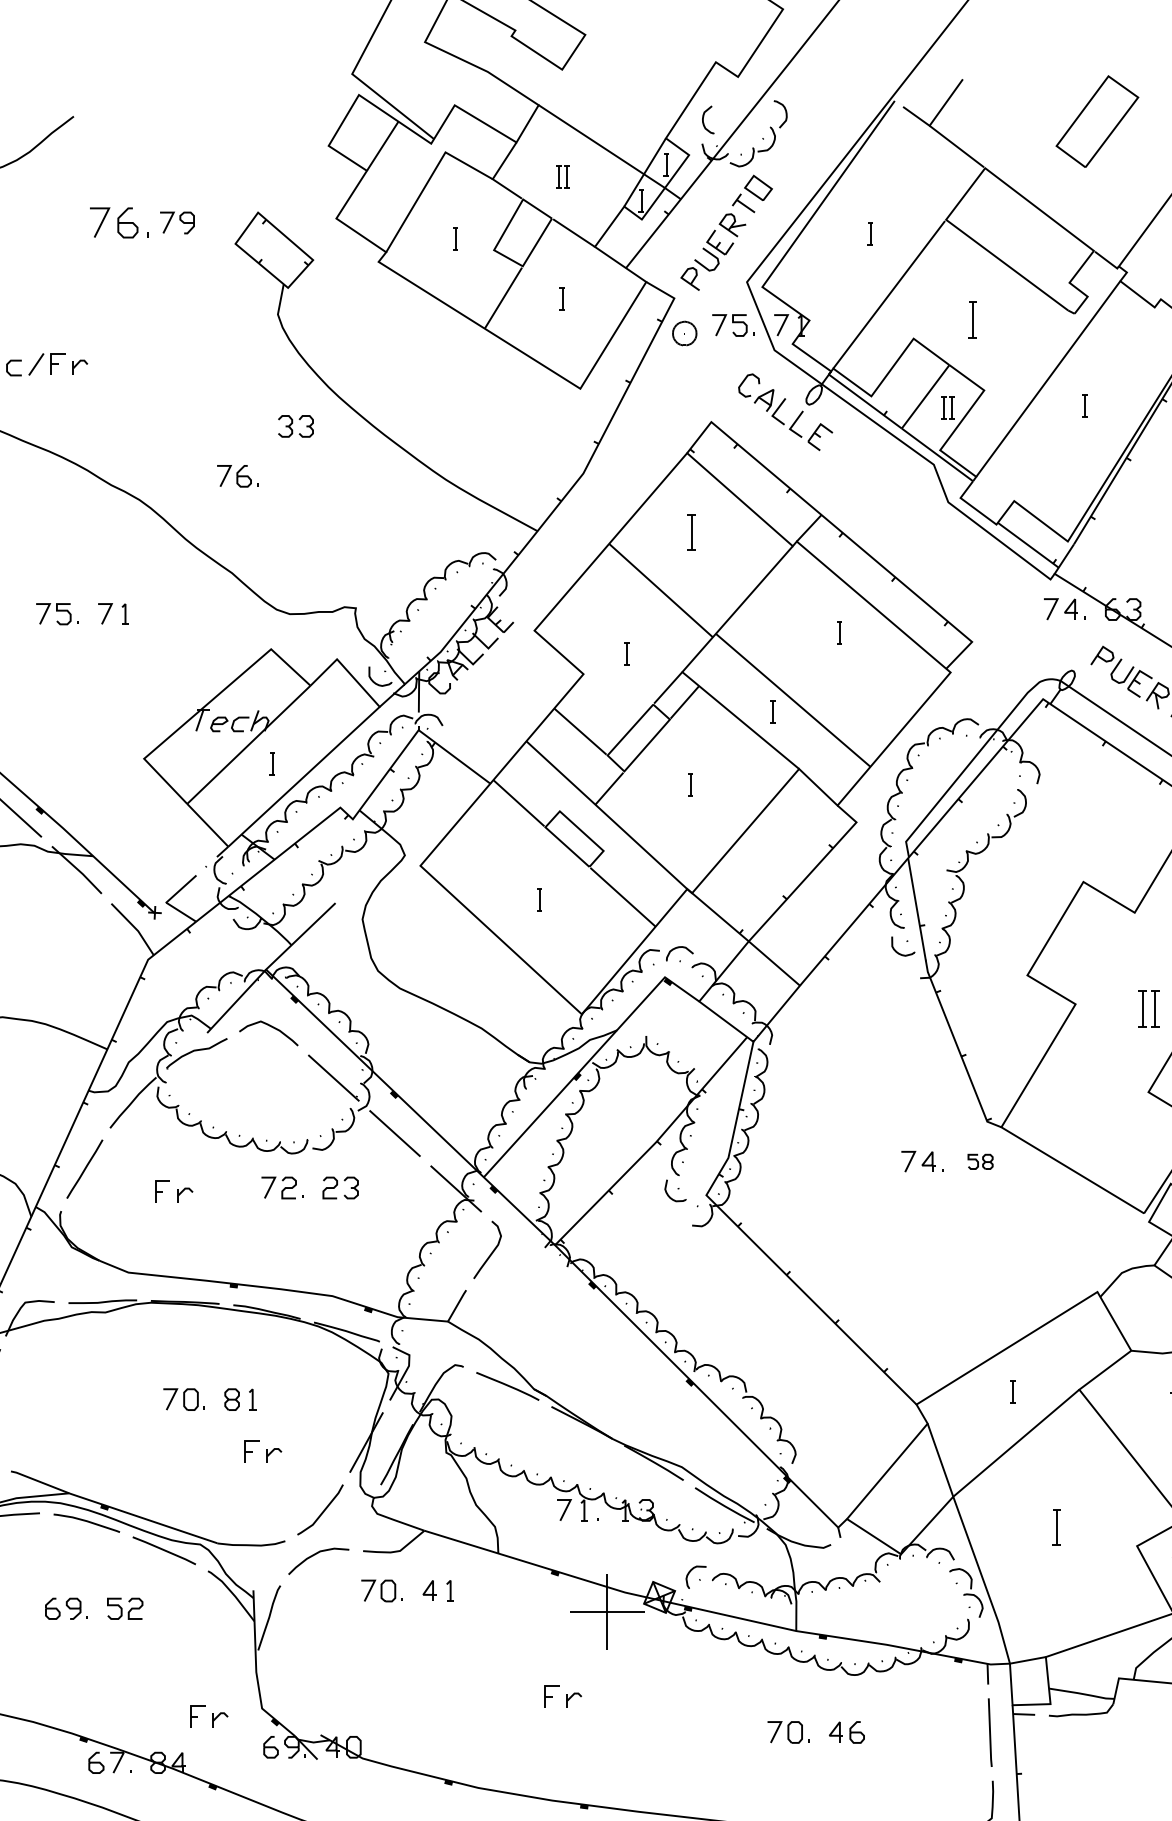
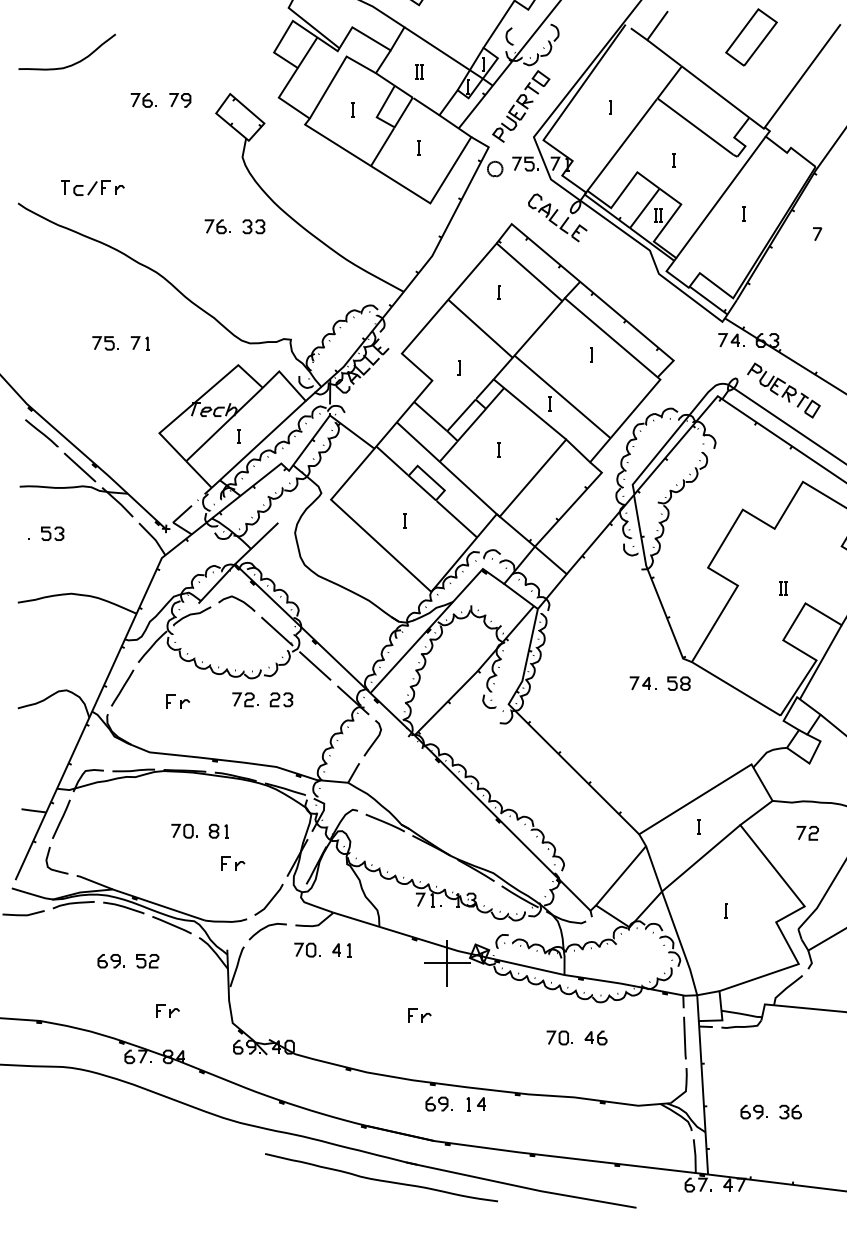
part: (118, 223) -> (143, 100), size x0.71
part: (971, 319) -> (673, 160), size x0.62
part: (237, 475) -> (217, 226), moved
part: (690, 532) -> (498, 292), size x0.62
part: (1148, 1008) -> (783, 588), size x0.62
part: (979, 1161) -> (678, 683), size x1.43
part: (1055, 1527) -> (725, 910), size x0.62
part: (208, 1715) -> (167, 1010), moved

